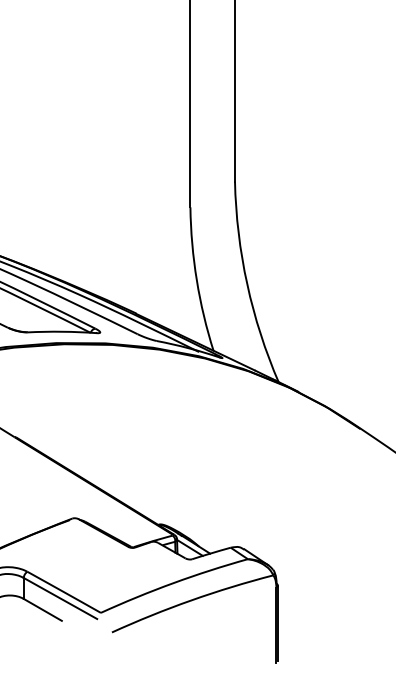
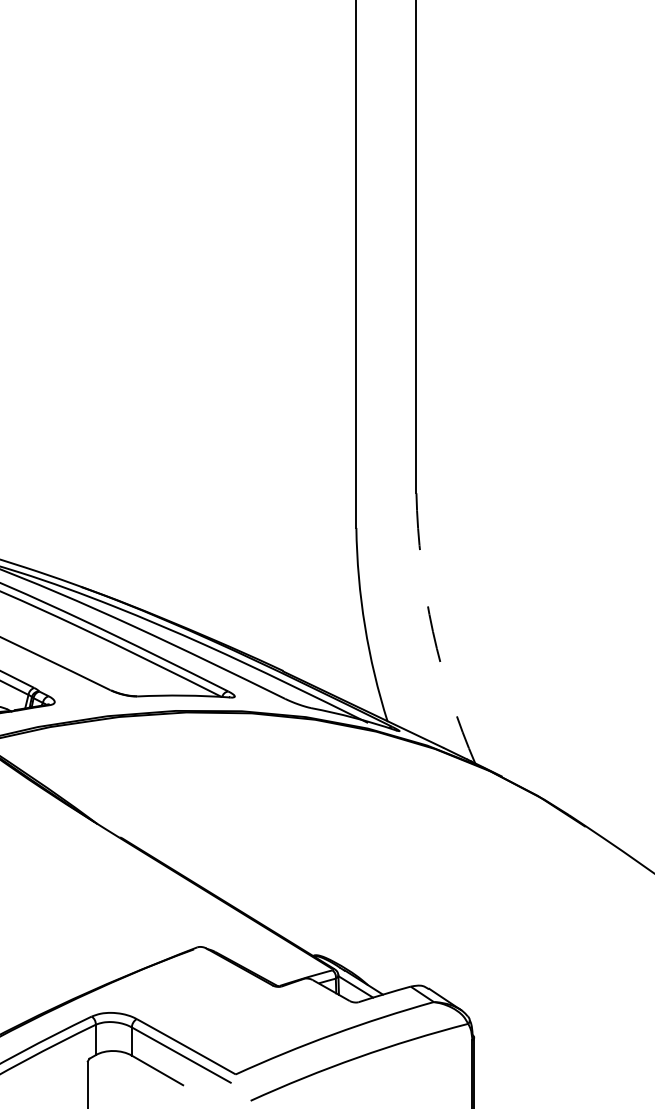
arc: (247, 284) -> (433, 631), solid -> dashed

